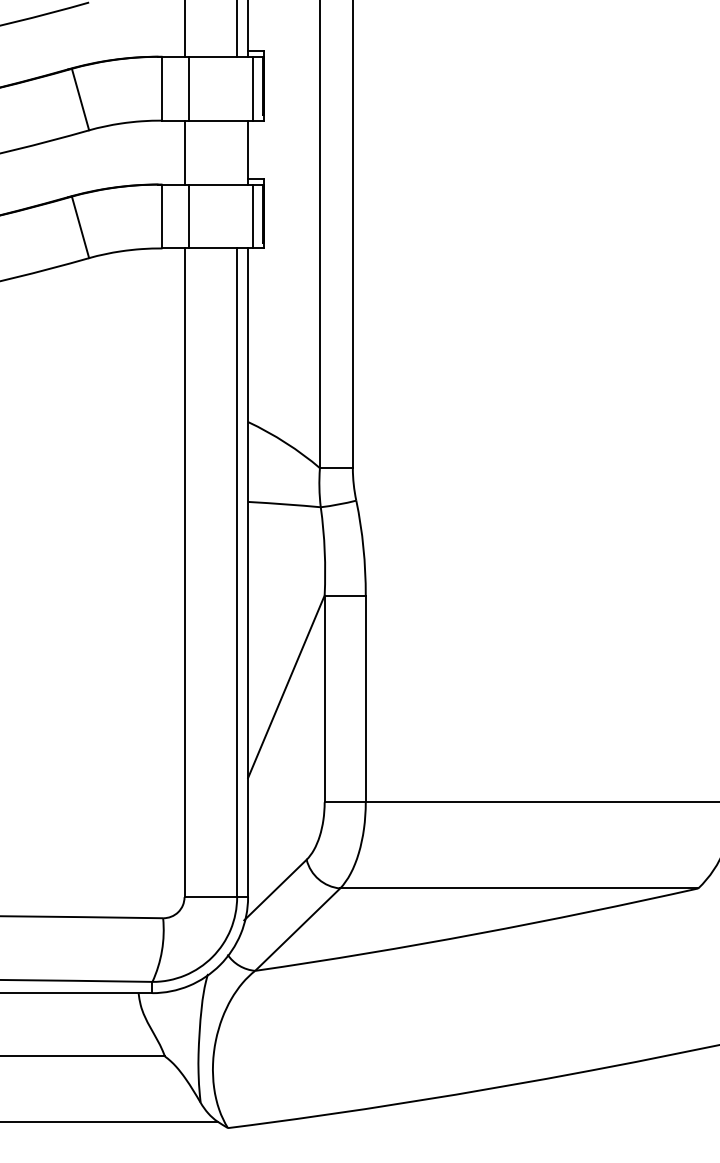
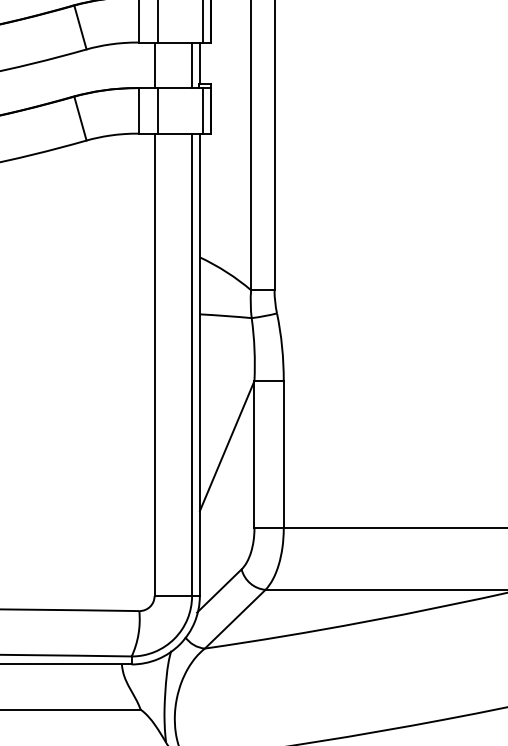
line: (237, 152) -> (192, 65), added

